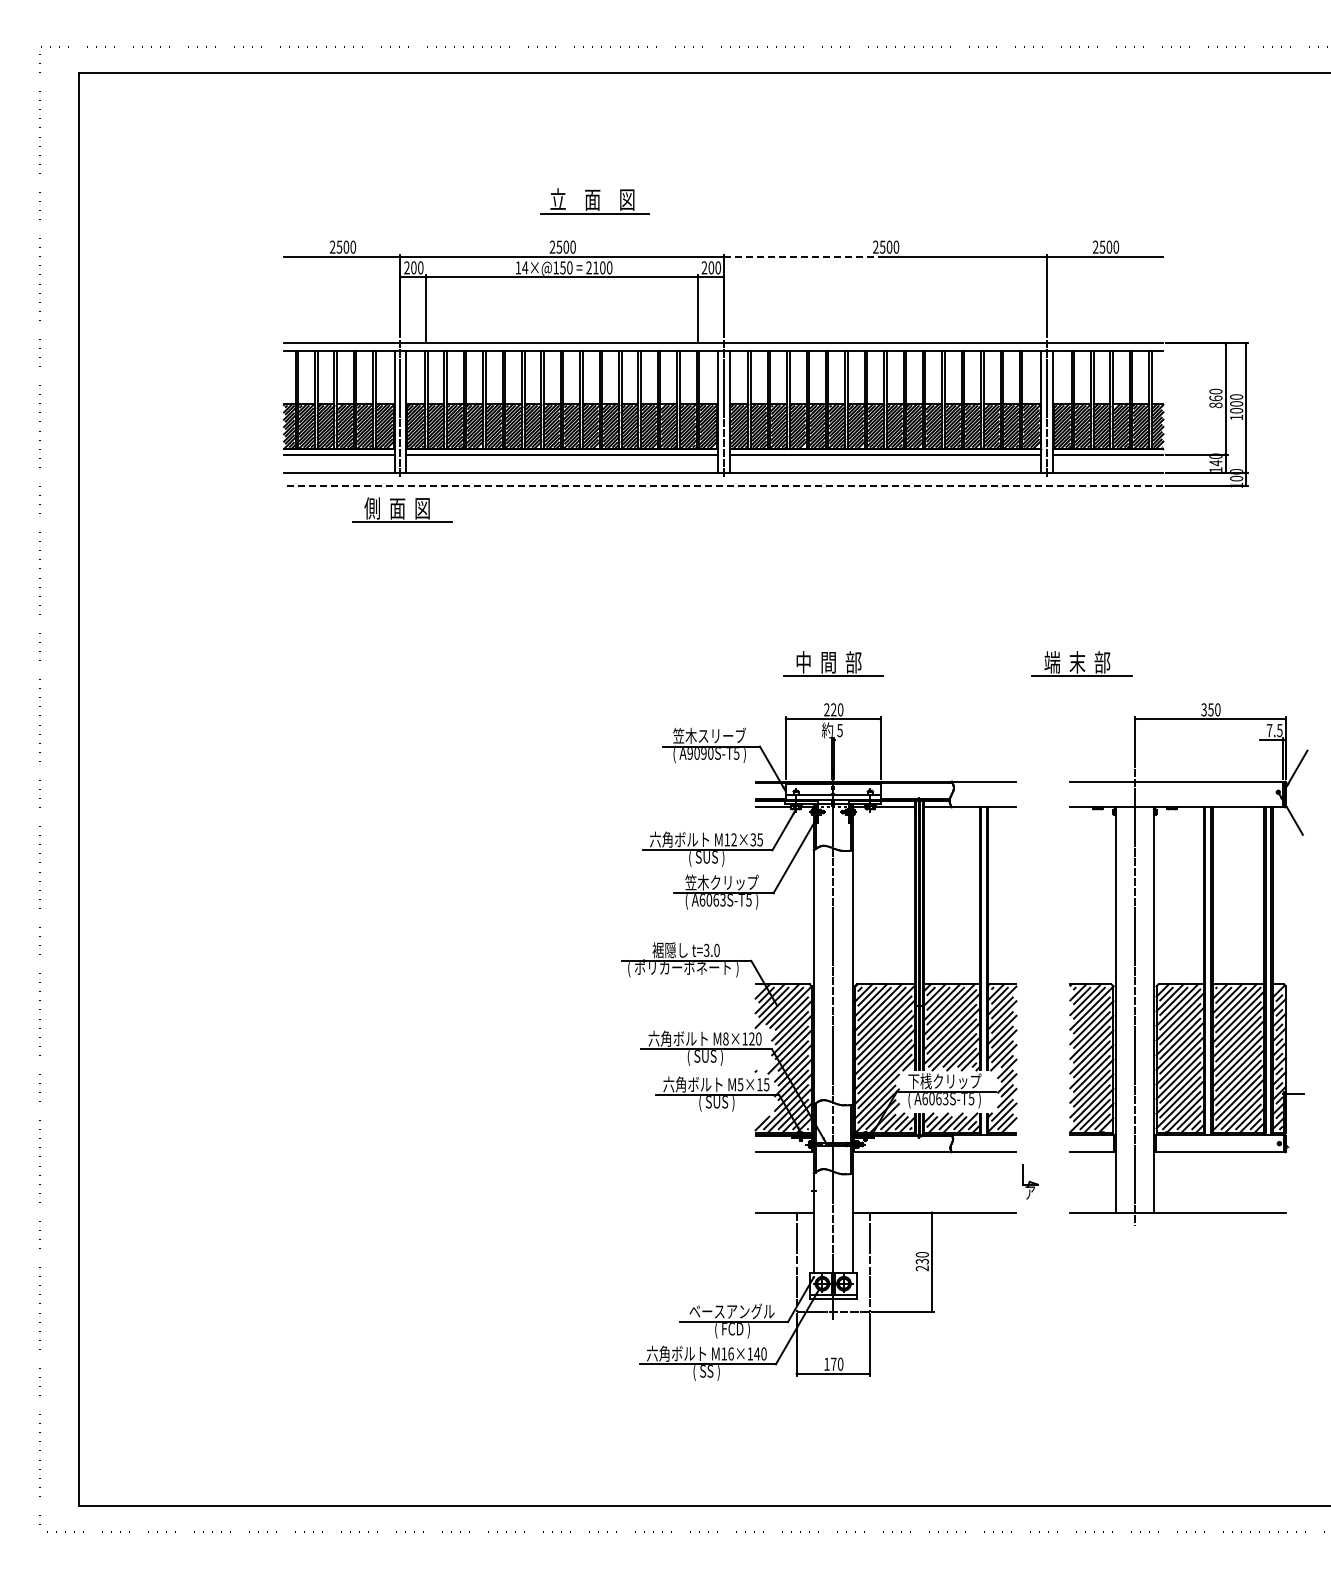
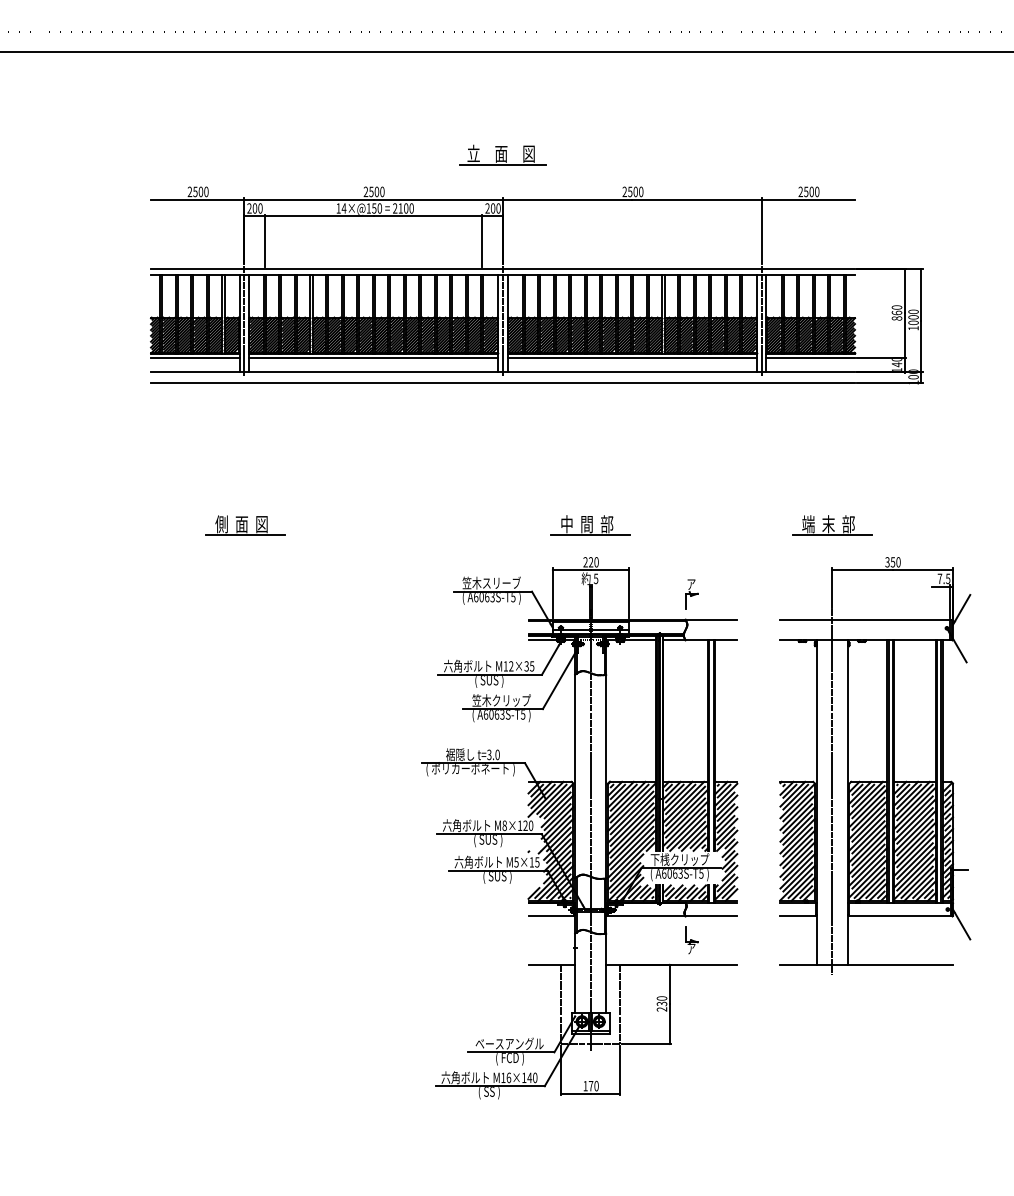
part: (594, 201) -> (502, 155), moved
line: (804, 256) -> (567, 199), dashed -> solid
line: (723, 485) -> (502, 382), dashed -> solid
part: (402, 509) -> (245, 525), moved
part: (1081, 663) -> (831, 525), moved
part: (959, 750) -> (691, 594), added
text: (700, 753) -> (484, 597), A9090S-T5 -> A6063S-T5
line: (1296, 1161) -> (961, 923), added
part: (1030, 1181) -> (691, 939), moved

